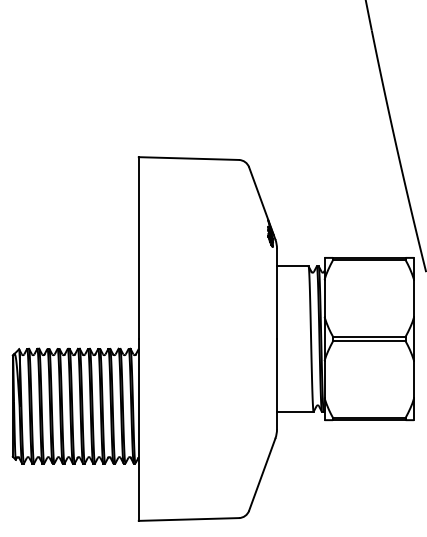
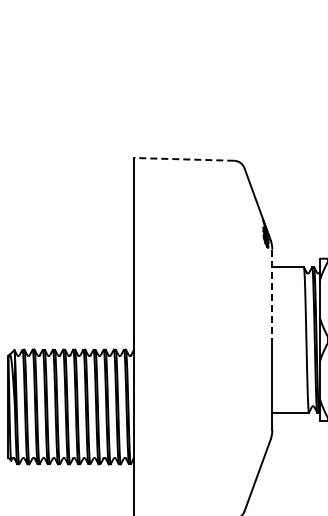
line: (188, 158) -> (183, 159), solid -> dashed
line: (277, 294) -> (272, 295), solid -> dashed

